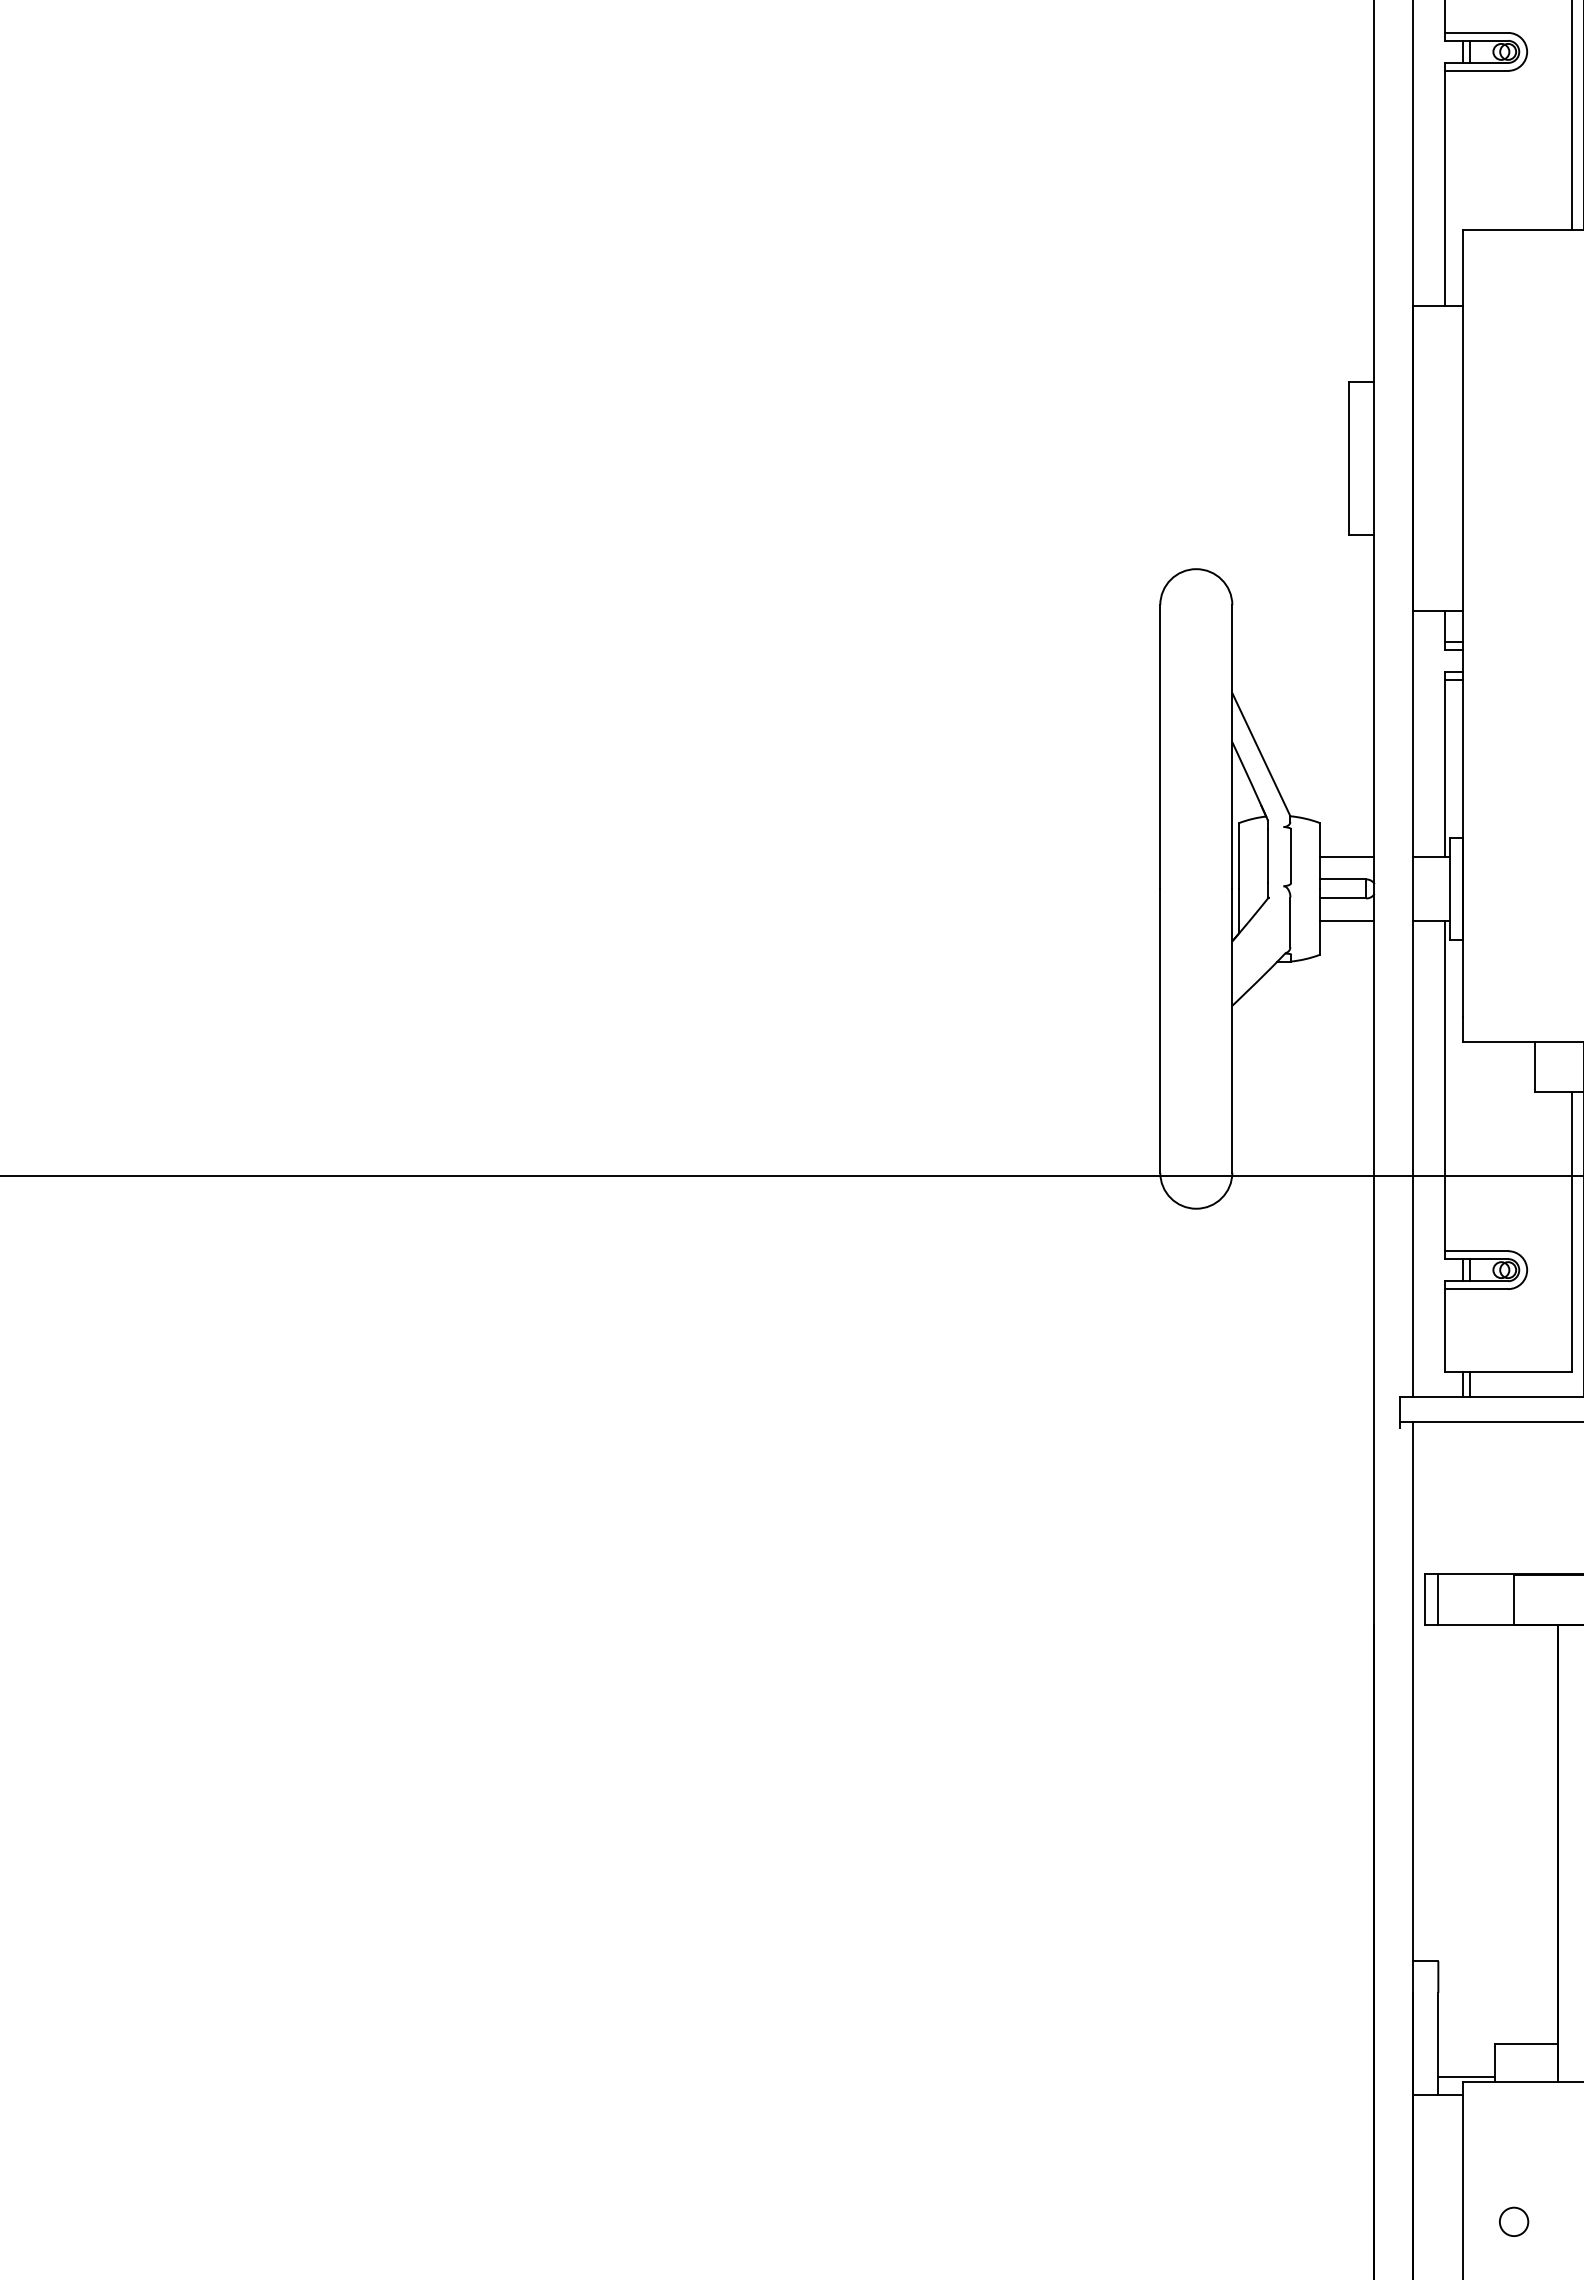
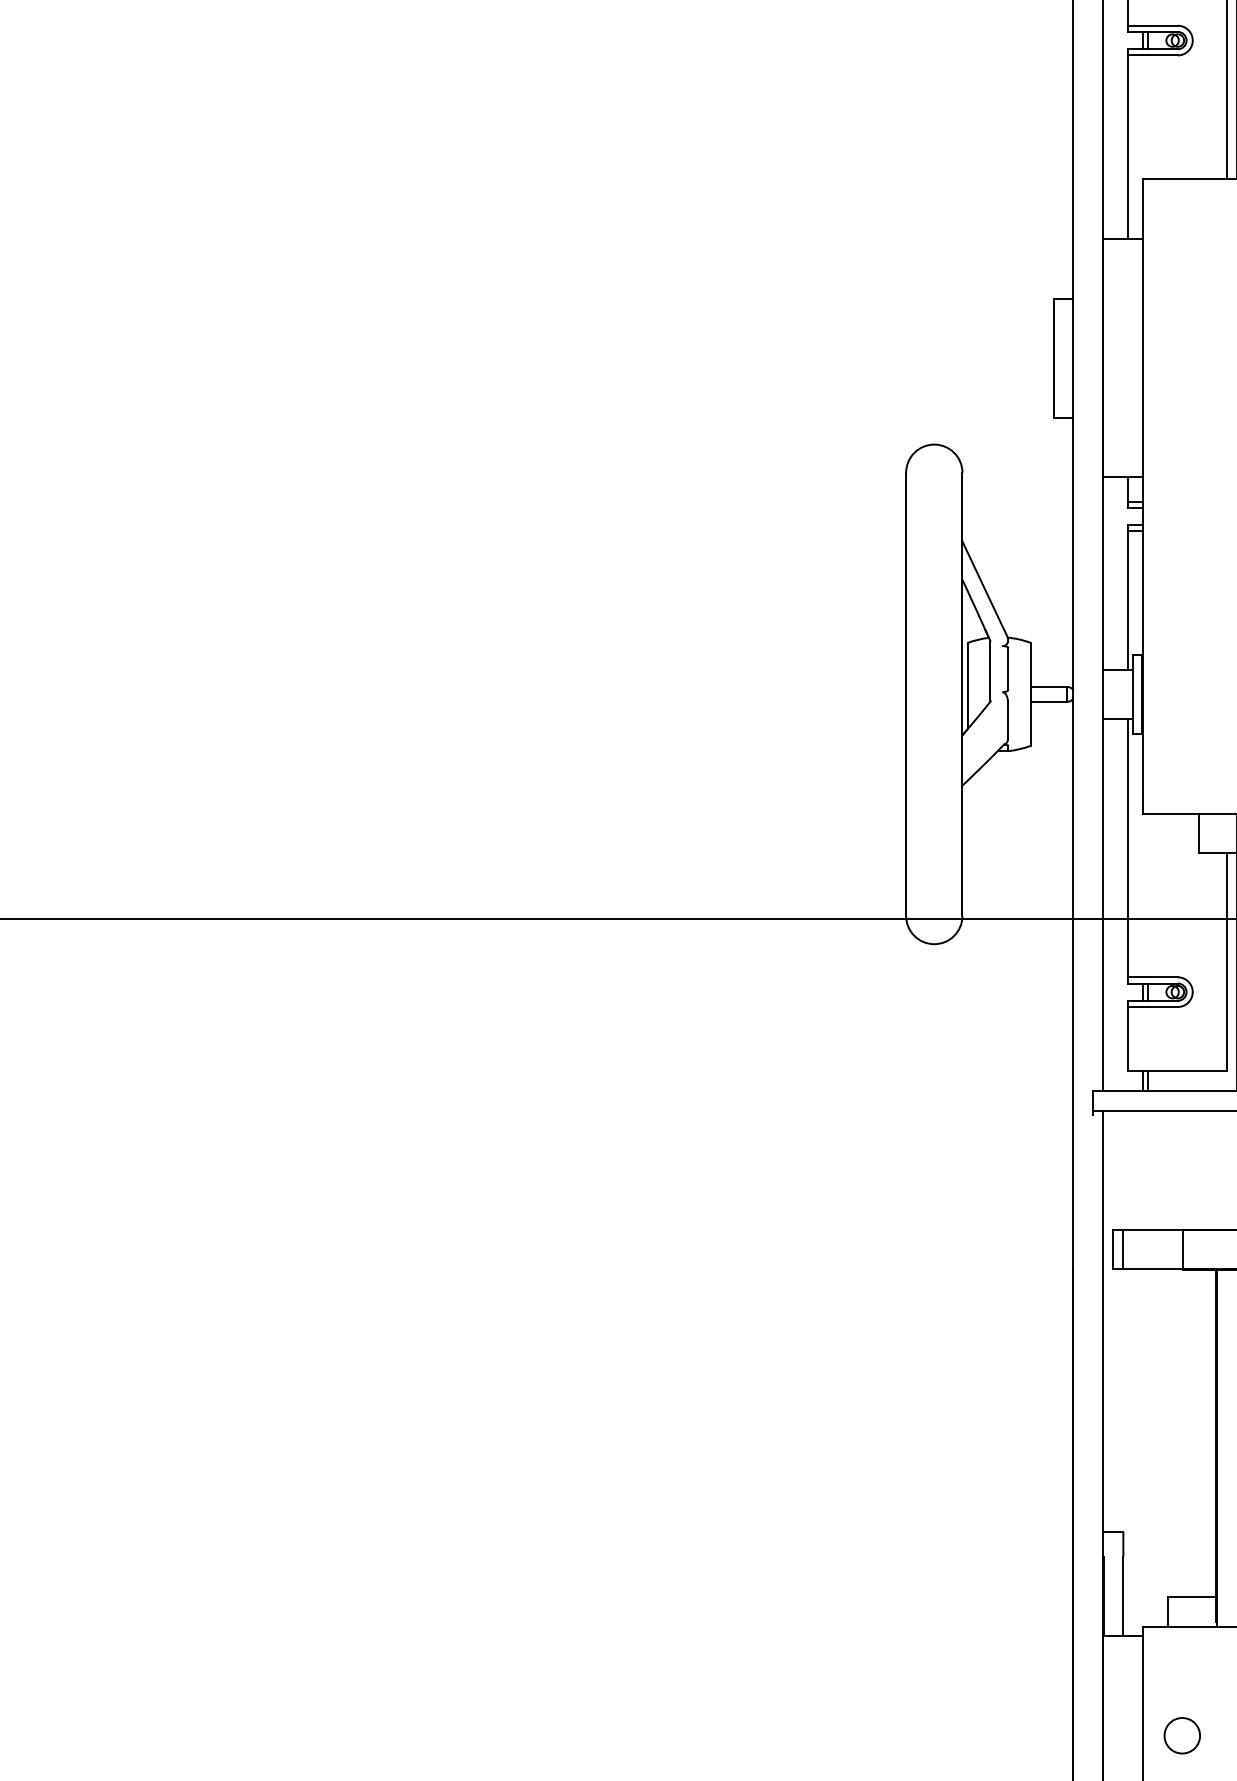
line: (1346, 857) -> (1051, 669), removed
line: (1346, 920) -> (1051, 719), removed
line: (1466, 2077) -> (1145, 1622), removed
circle: (1514, 2221) -> (1182, 1735), size x1.6

